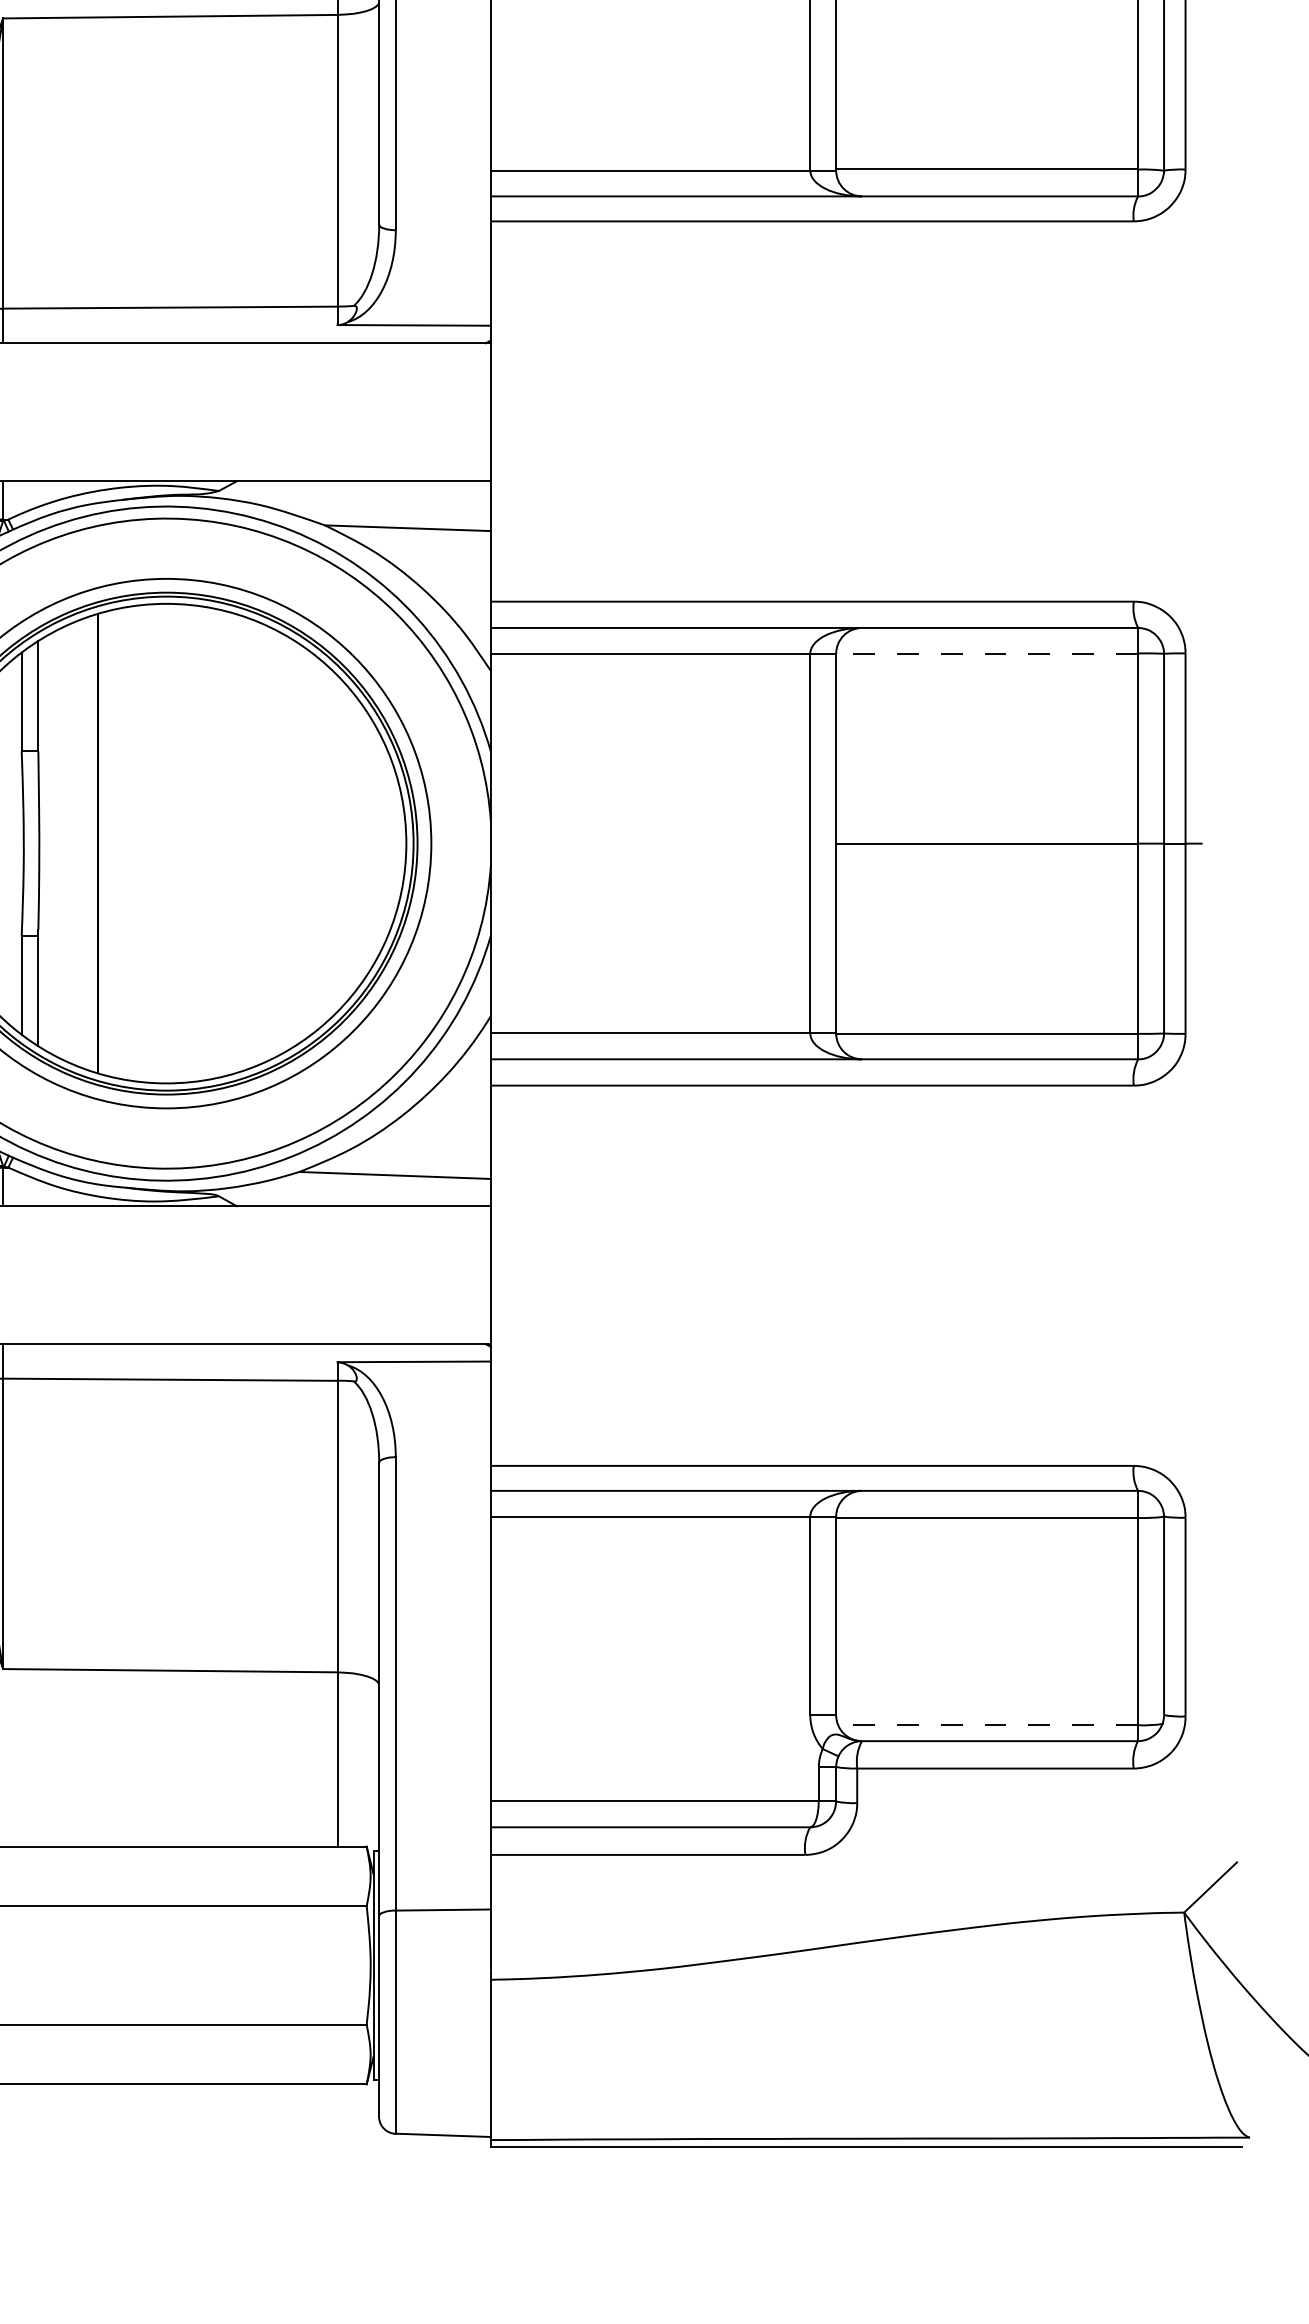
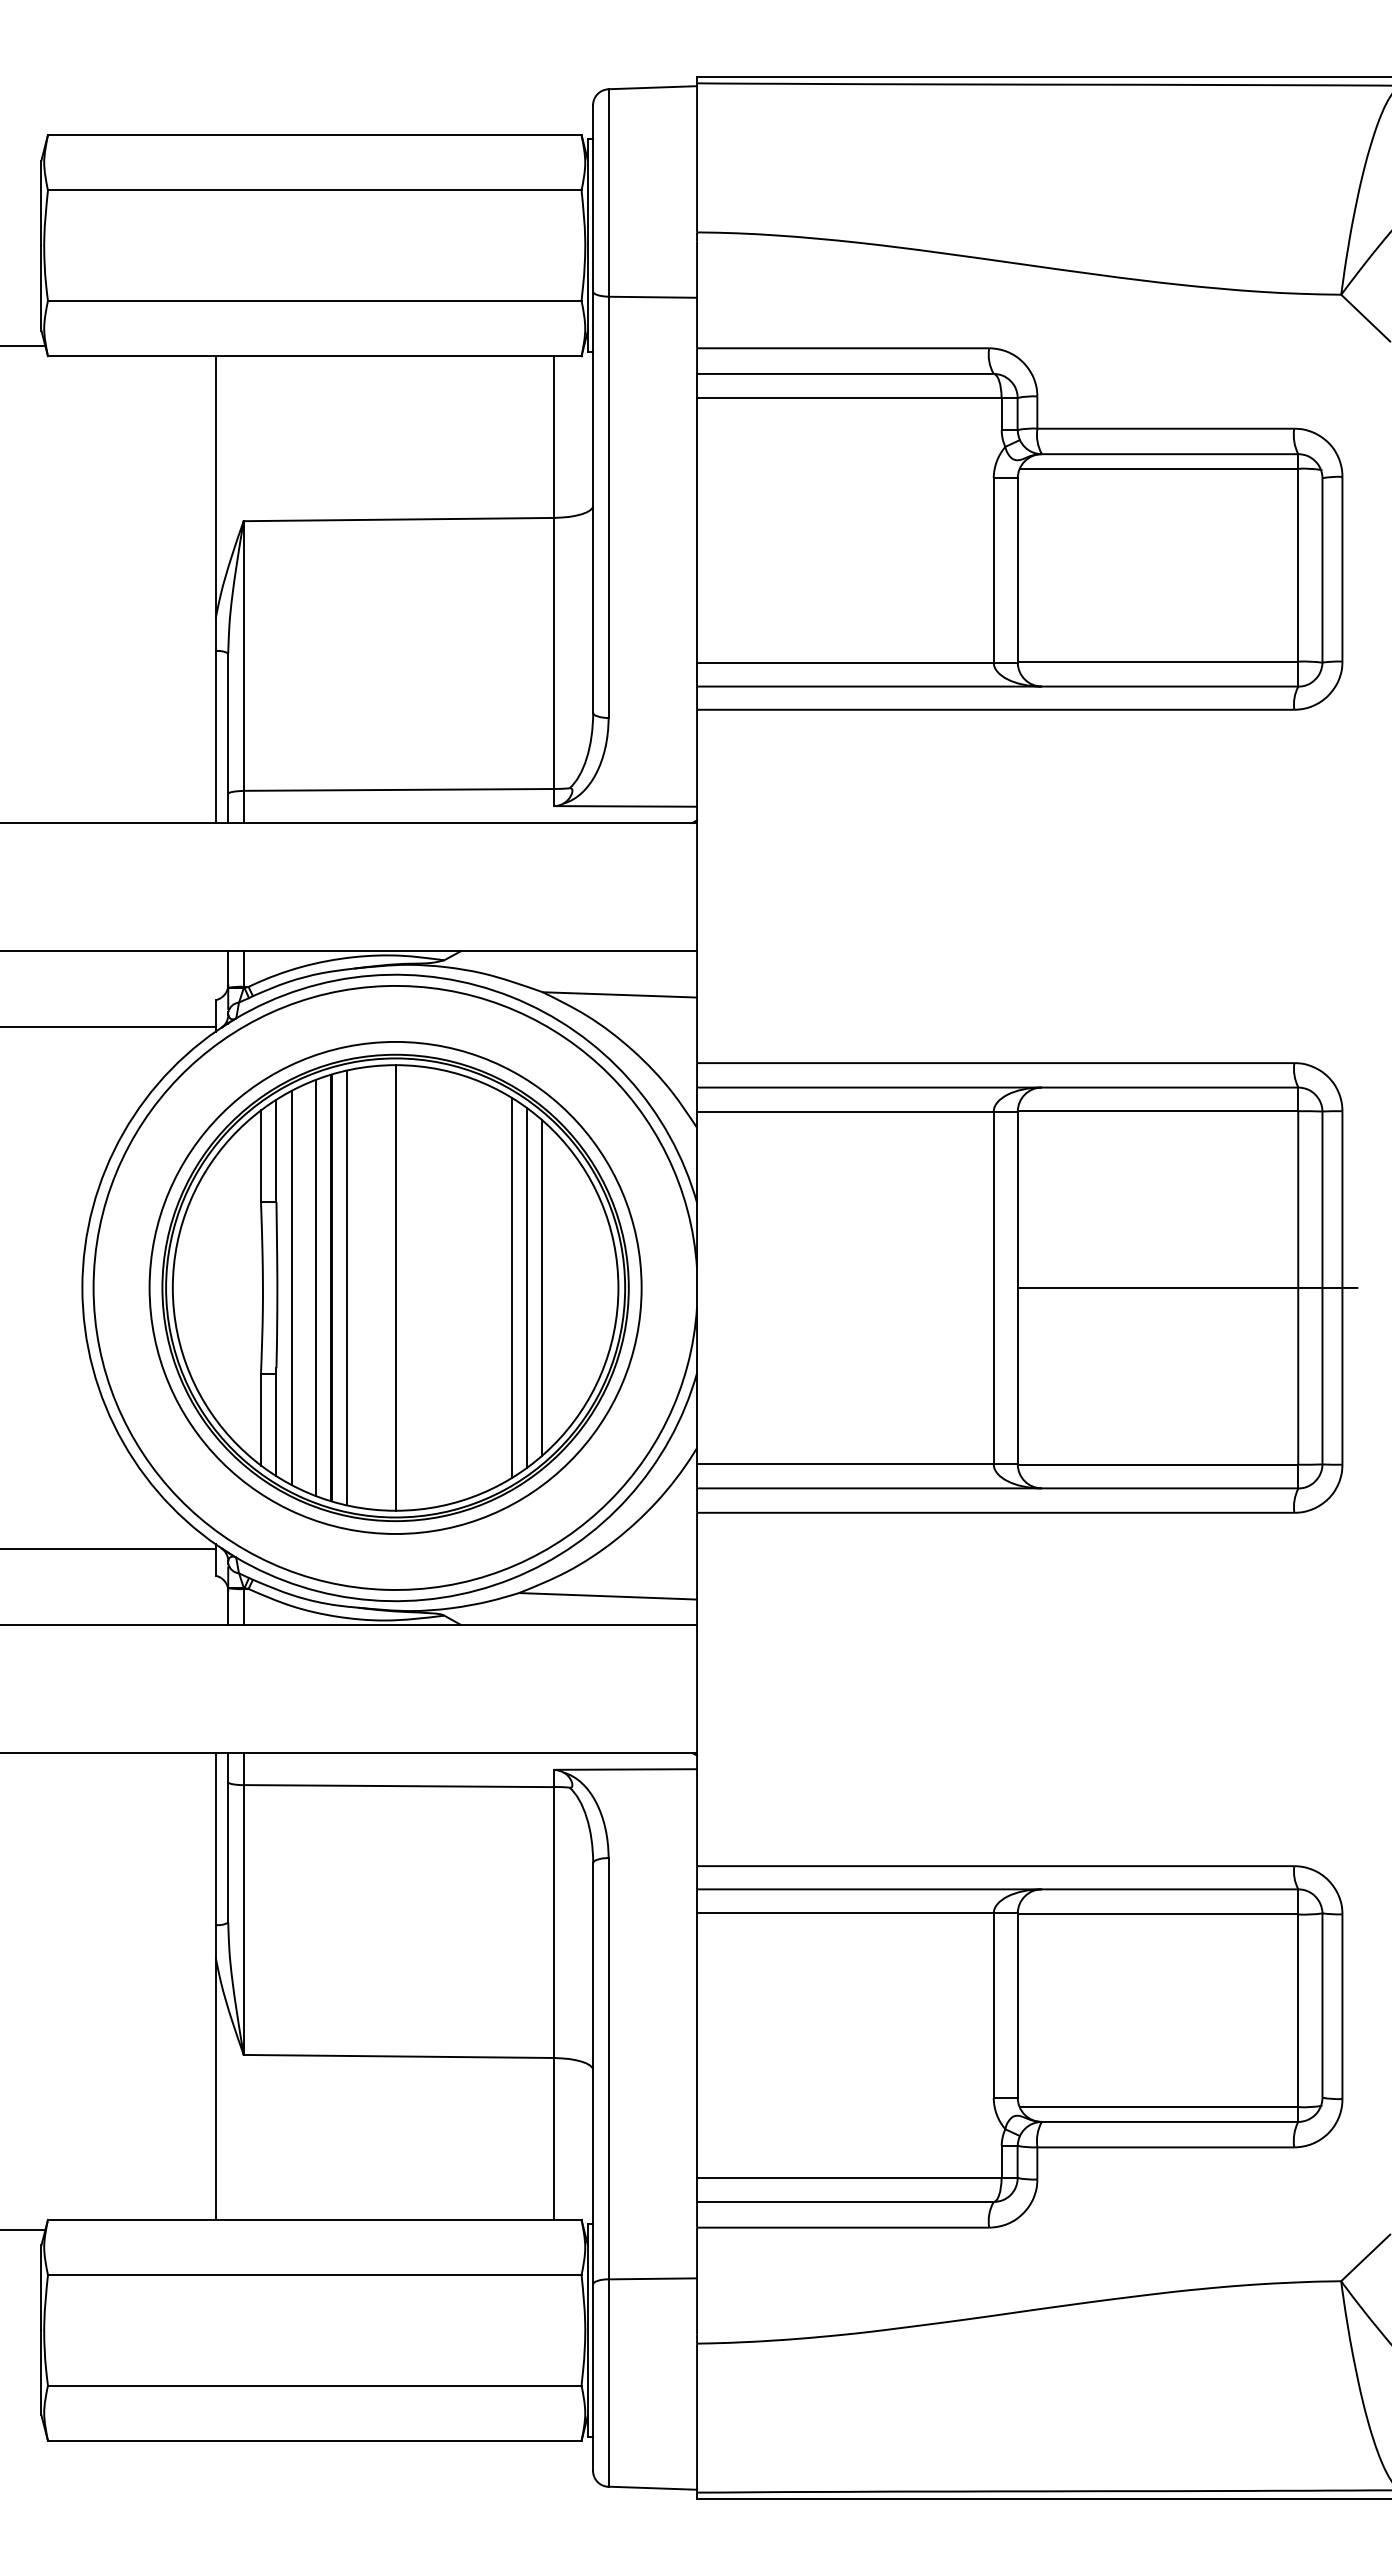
line: (986, 653) -> (1157, 1111), dashed -> solid
line: (54, 843) -> (291, 1287), added
line: (81, 843) -> (316, 1287), added
line: (113, 843) -> (346, 1287), added
line: (166, 843) -> (395, 1287), added
line: (291, 843) -> (511, 1287), added
line: (307, 843) -> (526, 1287), added
line: (324, 843) -> (542, 1287), added
line: (987, 1725) -> (1158, 2107), dashed -> solid

